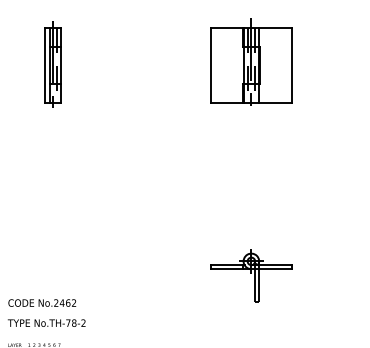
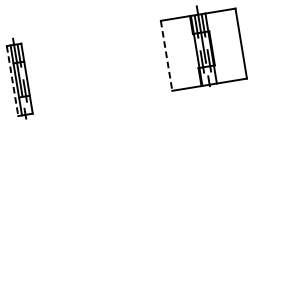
line: (45, 65) -> (12, 80), solid -> dashed
line: (211, 65) -> (166, 55), solid -> dashed
part: (251, 275) -> (235, 244), removed

